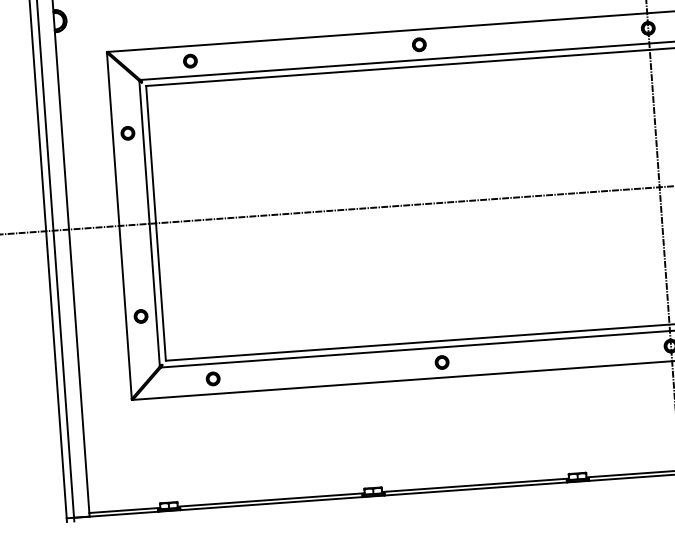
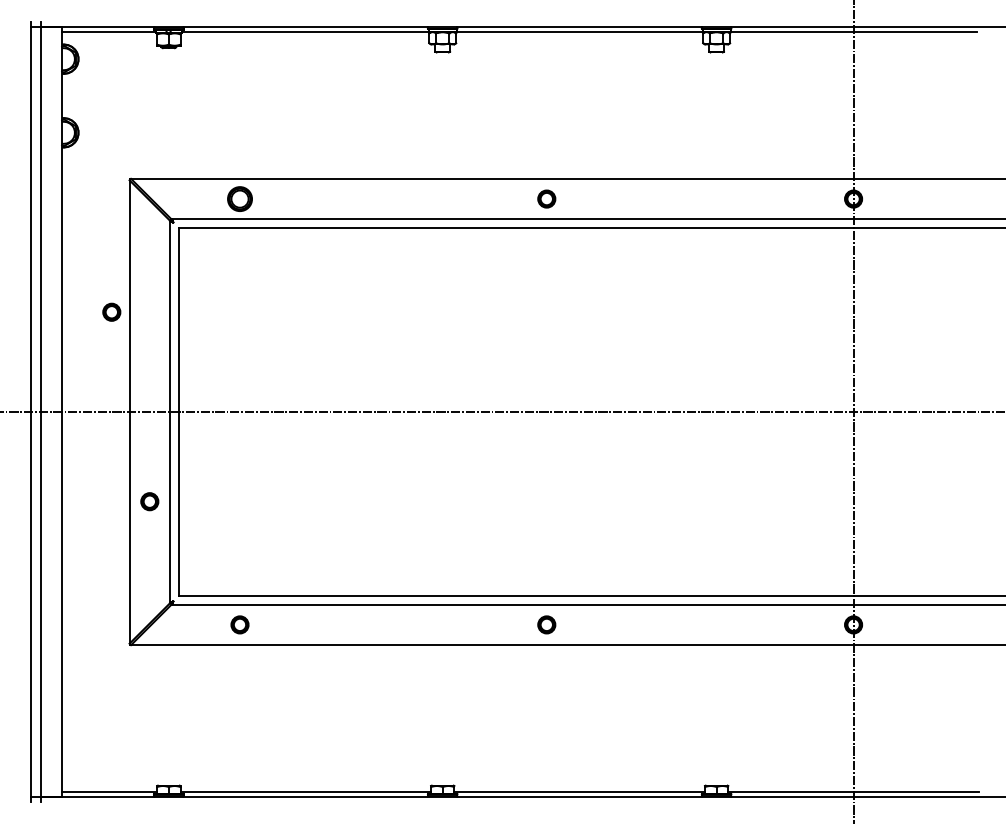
part: (190, 60) -> (239, 198), size x1.4
part: (127, 132) -> (111, 311), moved
part: (140, 316) -> (149, 501), moved

